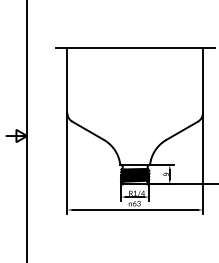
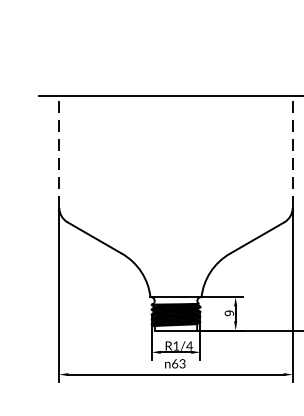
line: (67, 80) -> (59, 151), solid -> dashed
line: (202, 80) -> (292, 151), solid -> dashed

